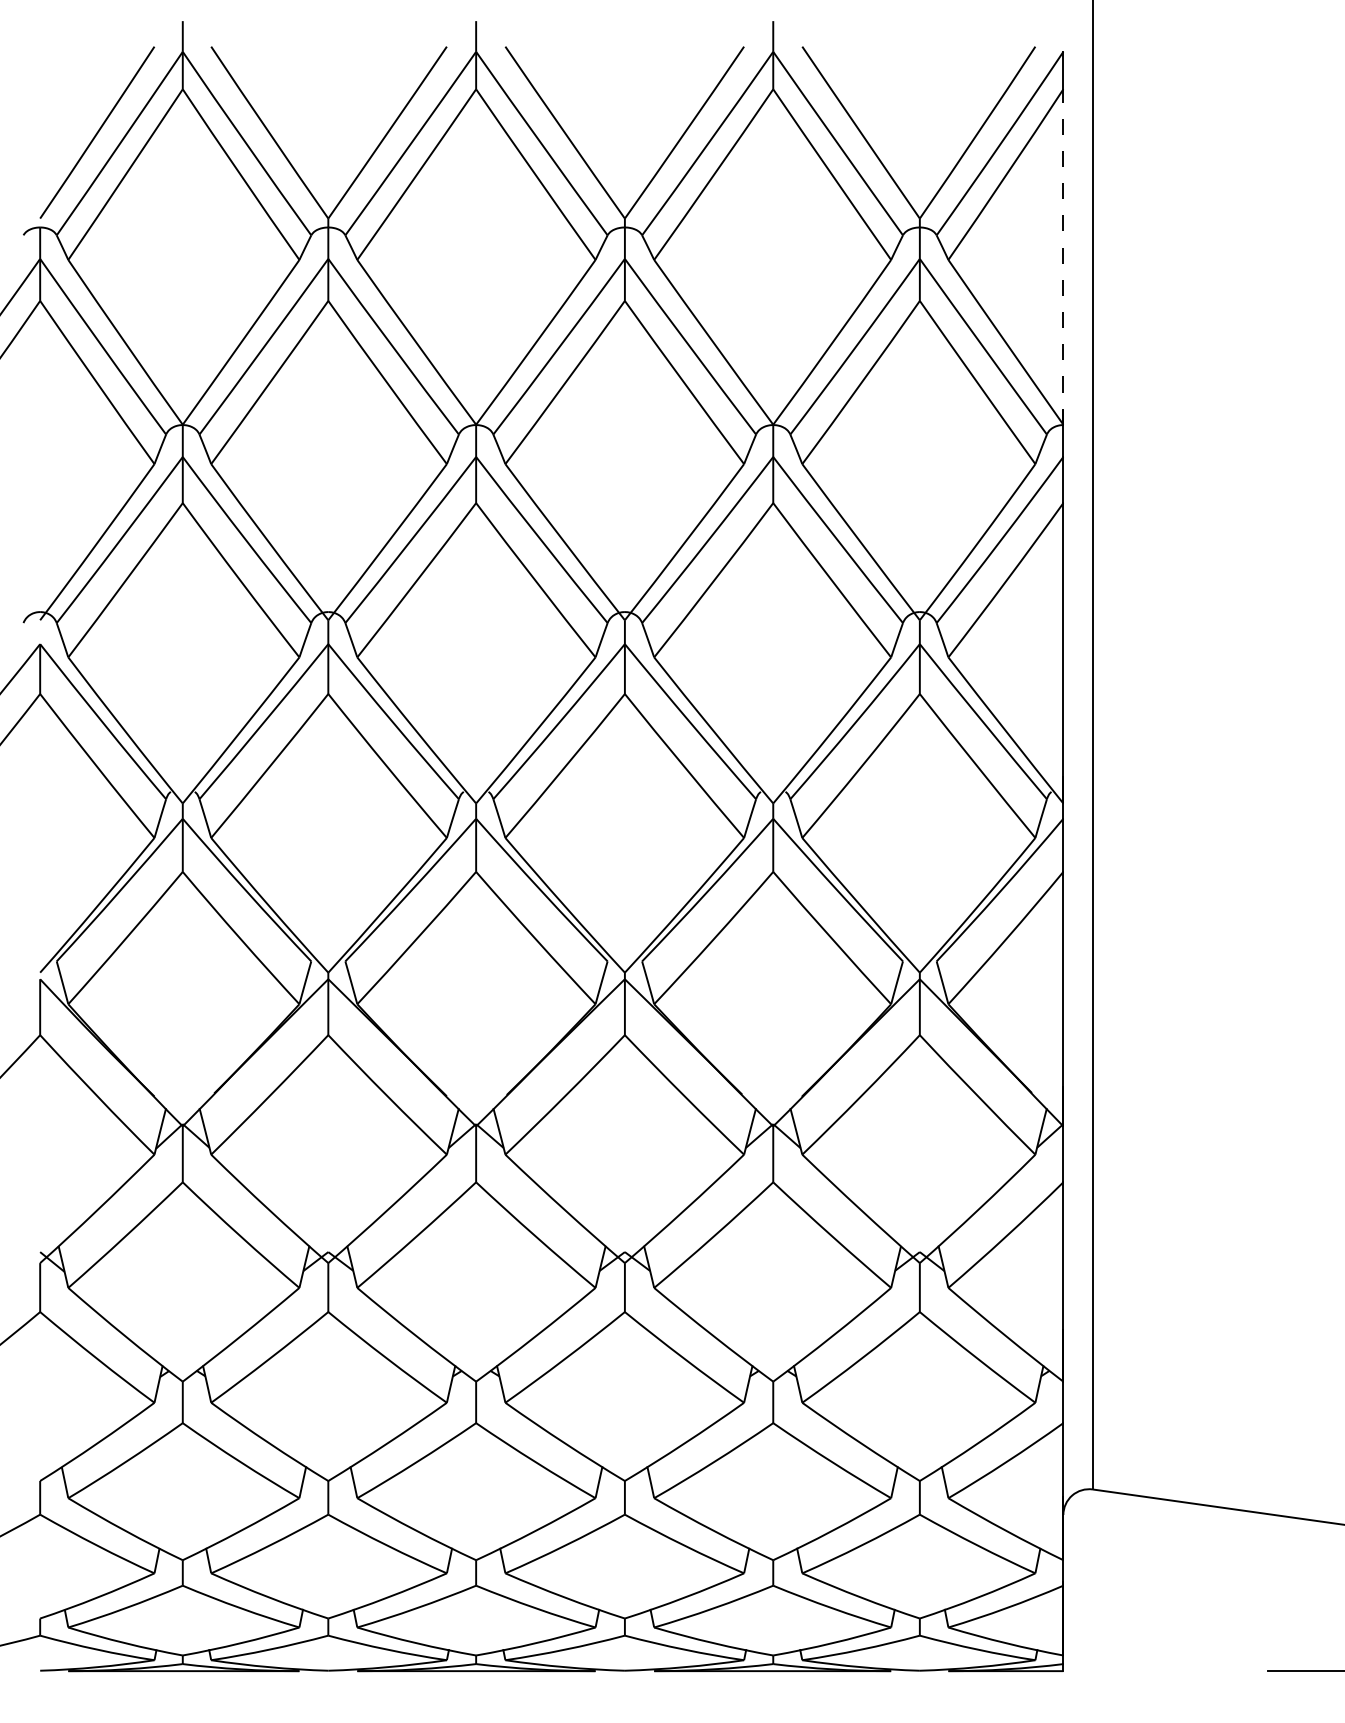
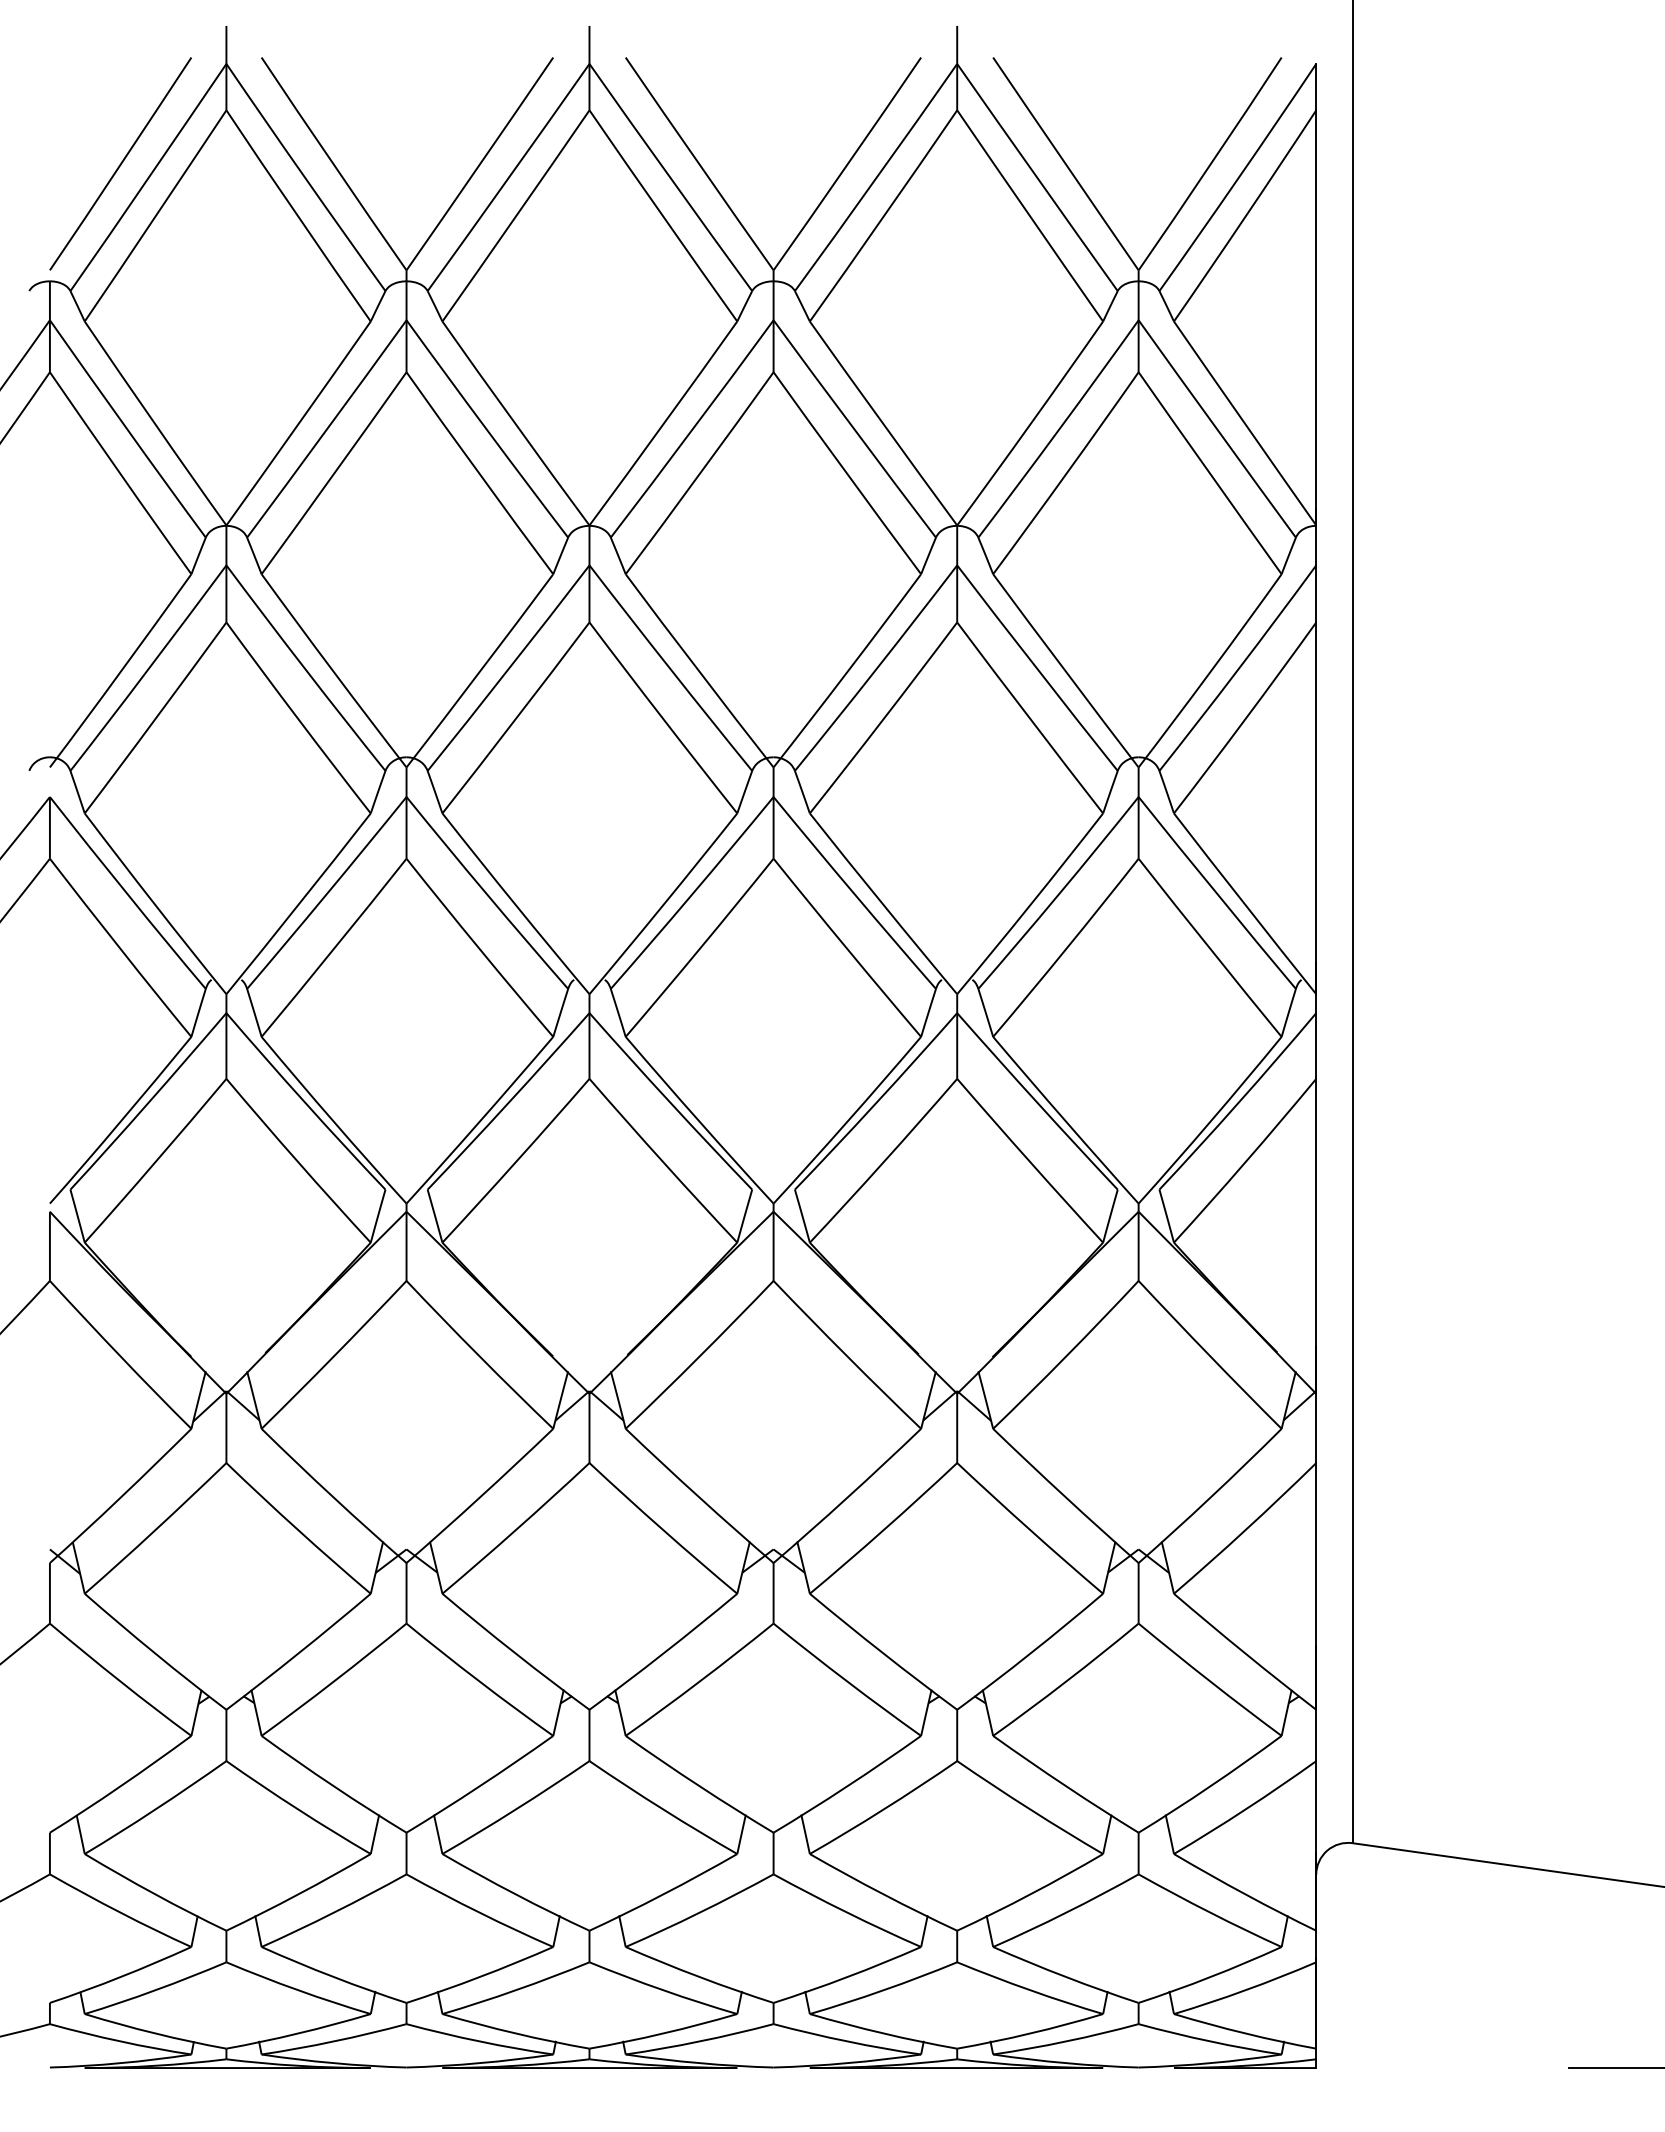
line: (1063, 256) -> (1316, 317), dashed -> solid

